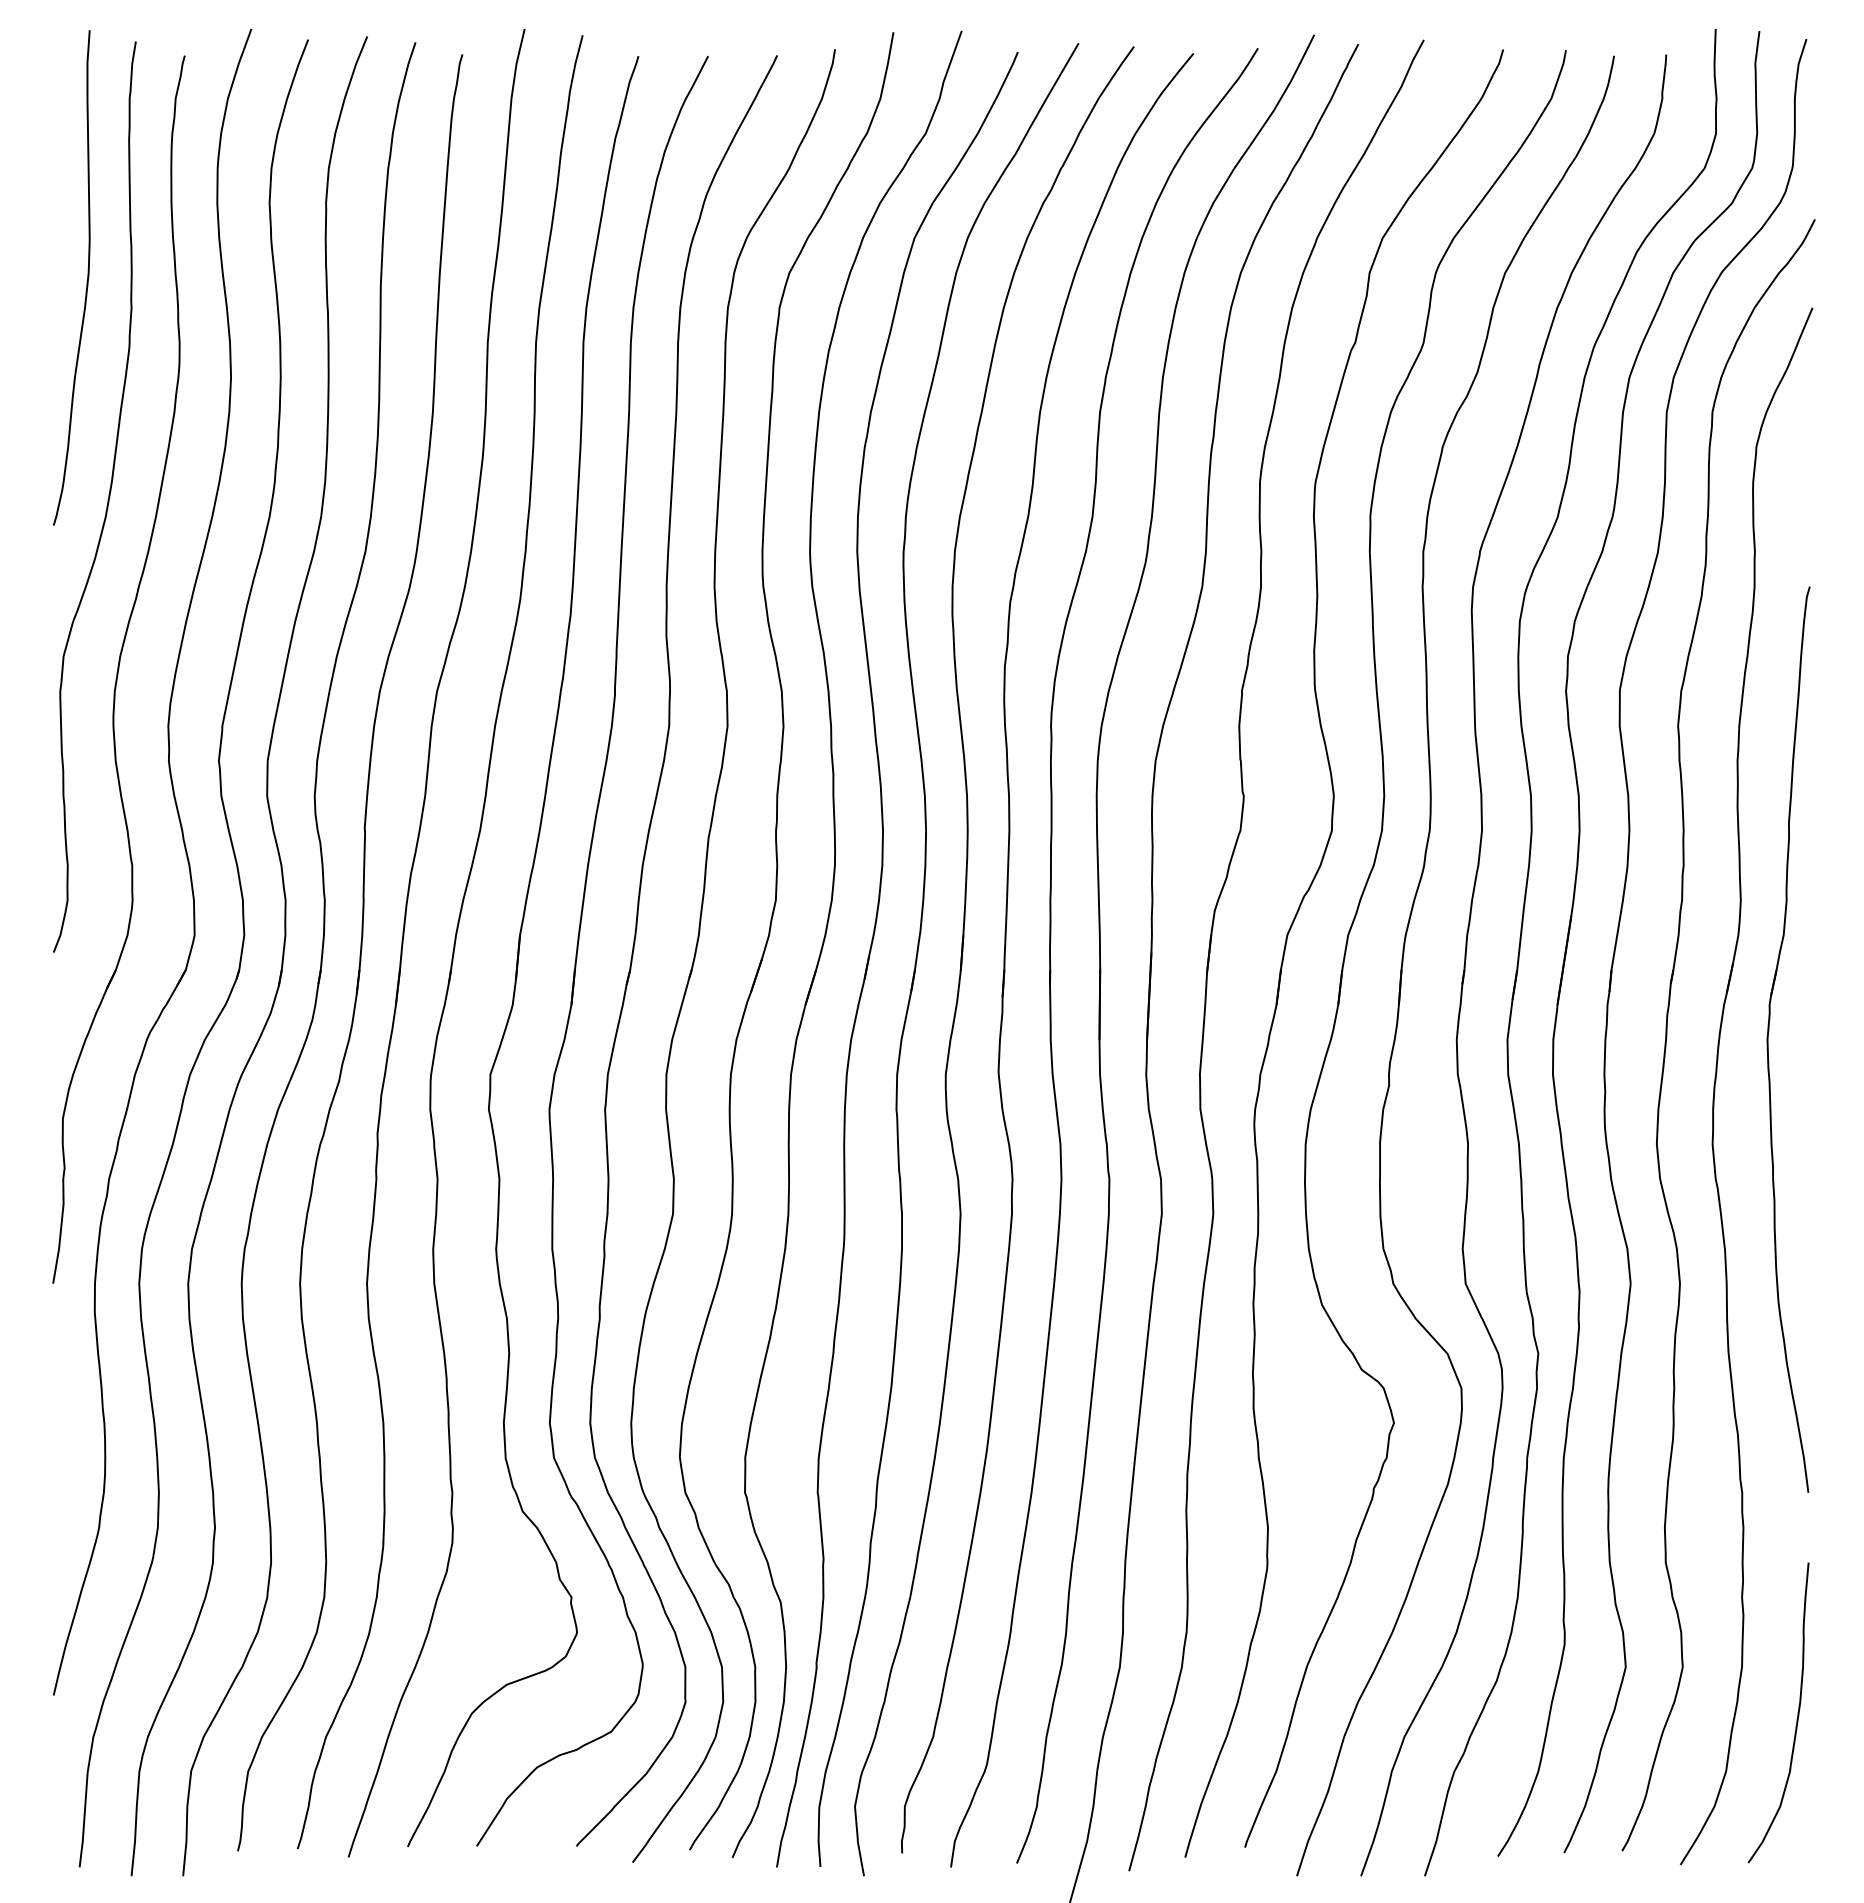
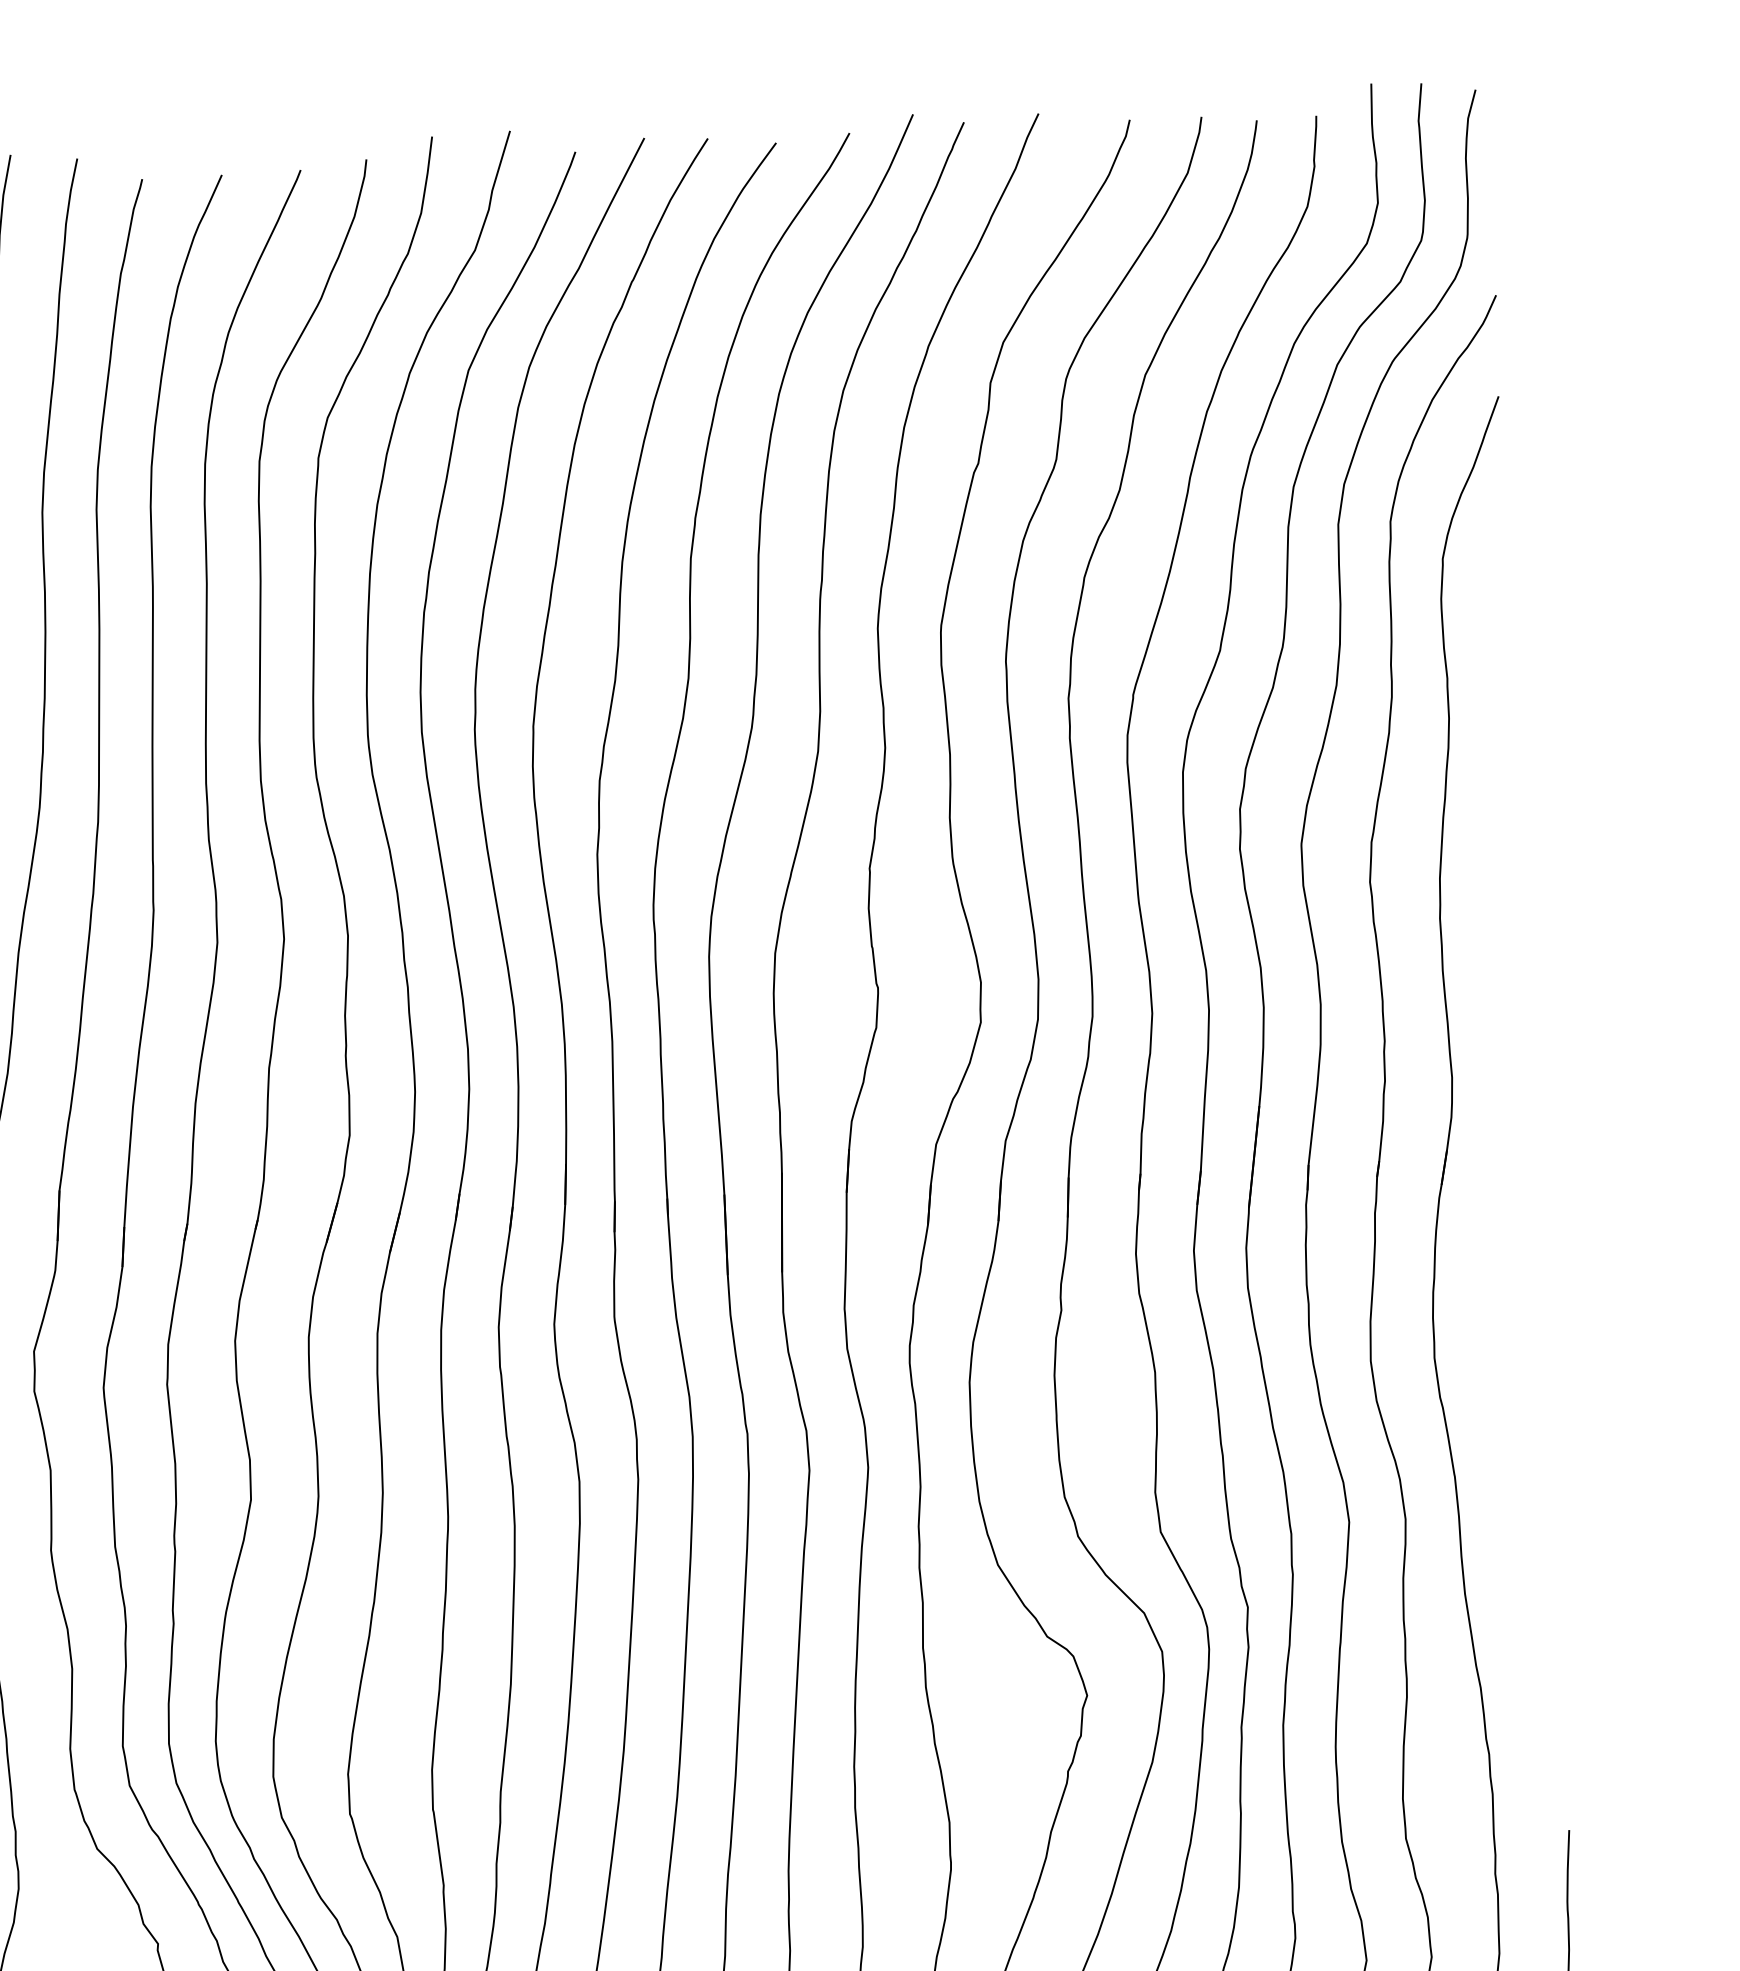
part: (1768, 1039) -> (1492, 1234), removed

